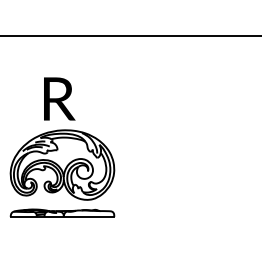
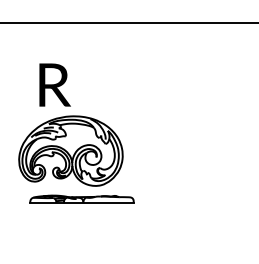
text: (59, 98) -> (54, 84), moved
part: (62, 212) -> (81, 198), moved

